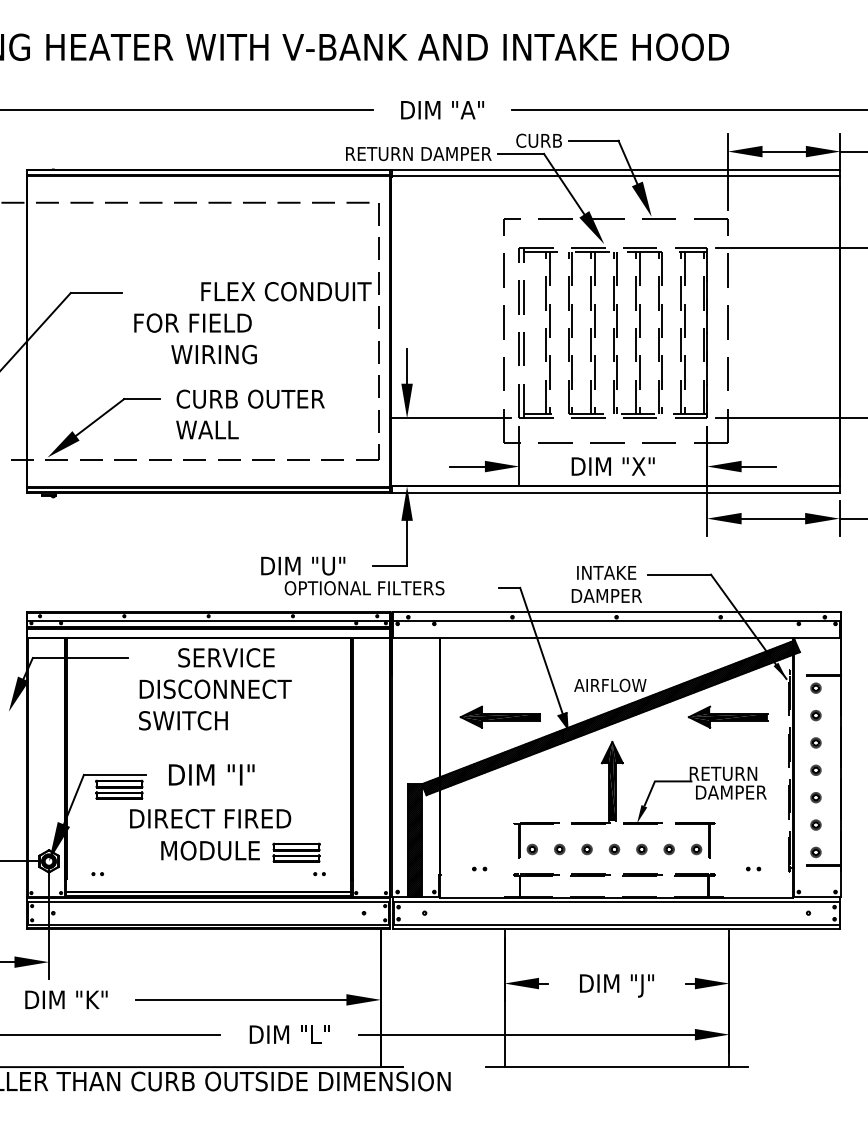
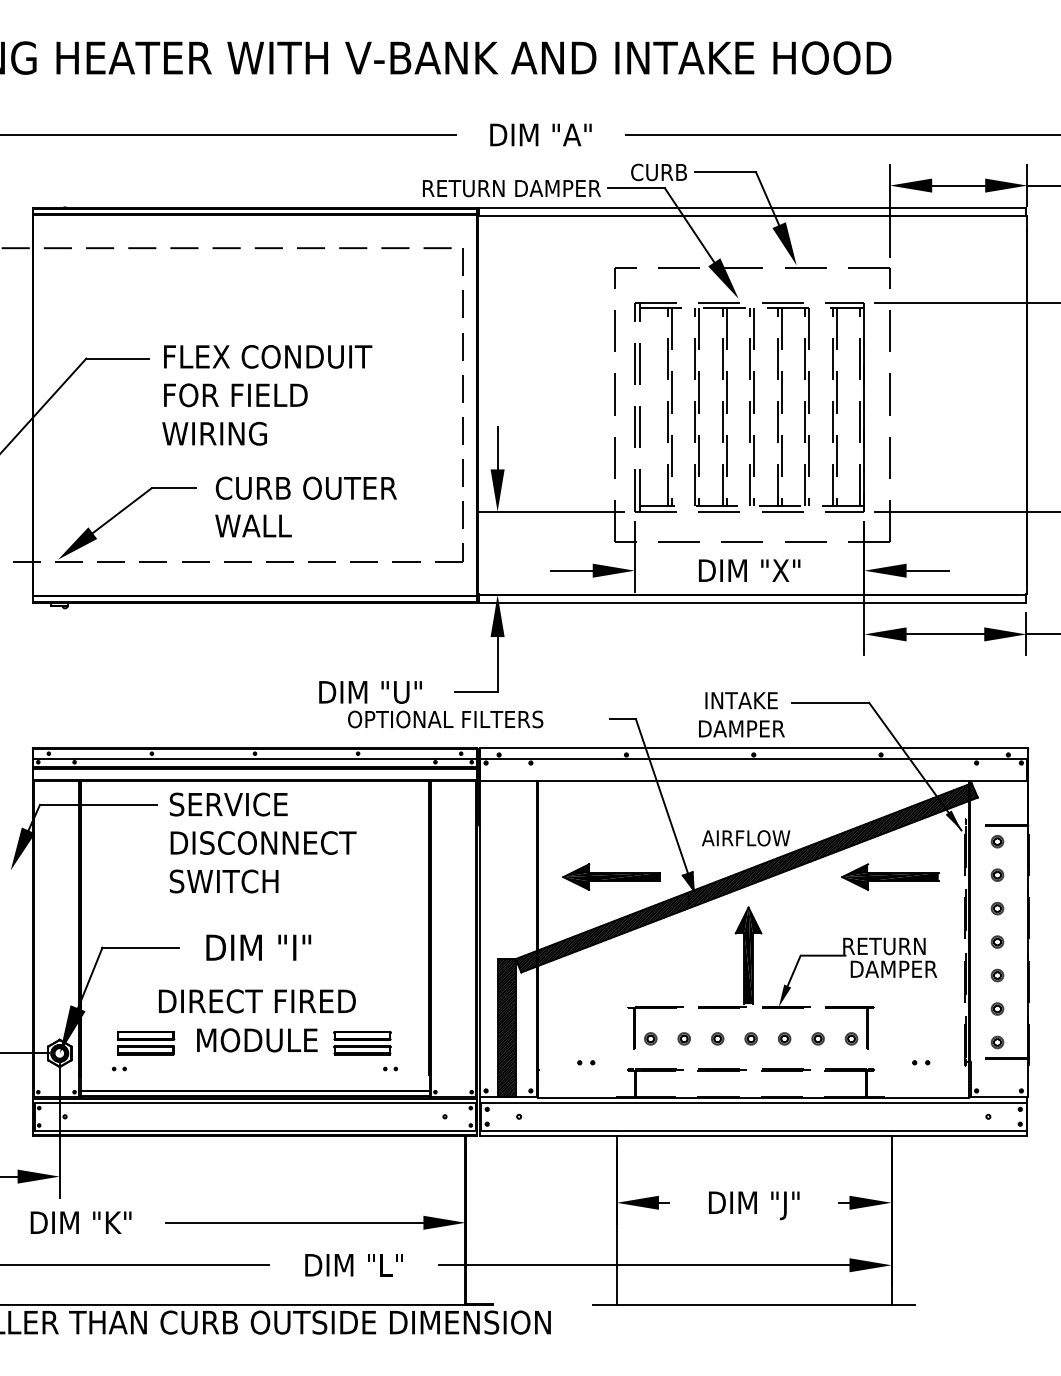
text: (286, 291) -> (268, 356), moved
text: (213, 354) -> (214, 433), moved
text: (226, 657) -> (228, 804), moved
part: (119, 790) -> (146, 1043), moved

